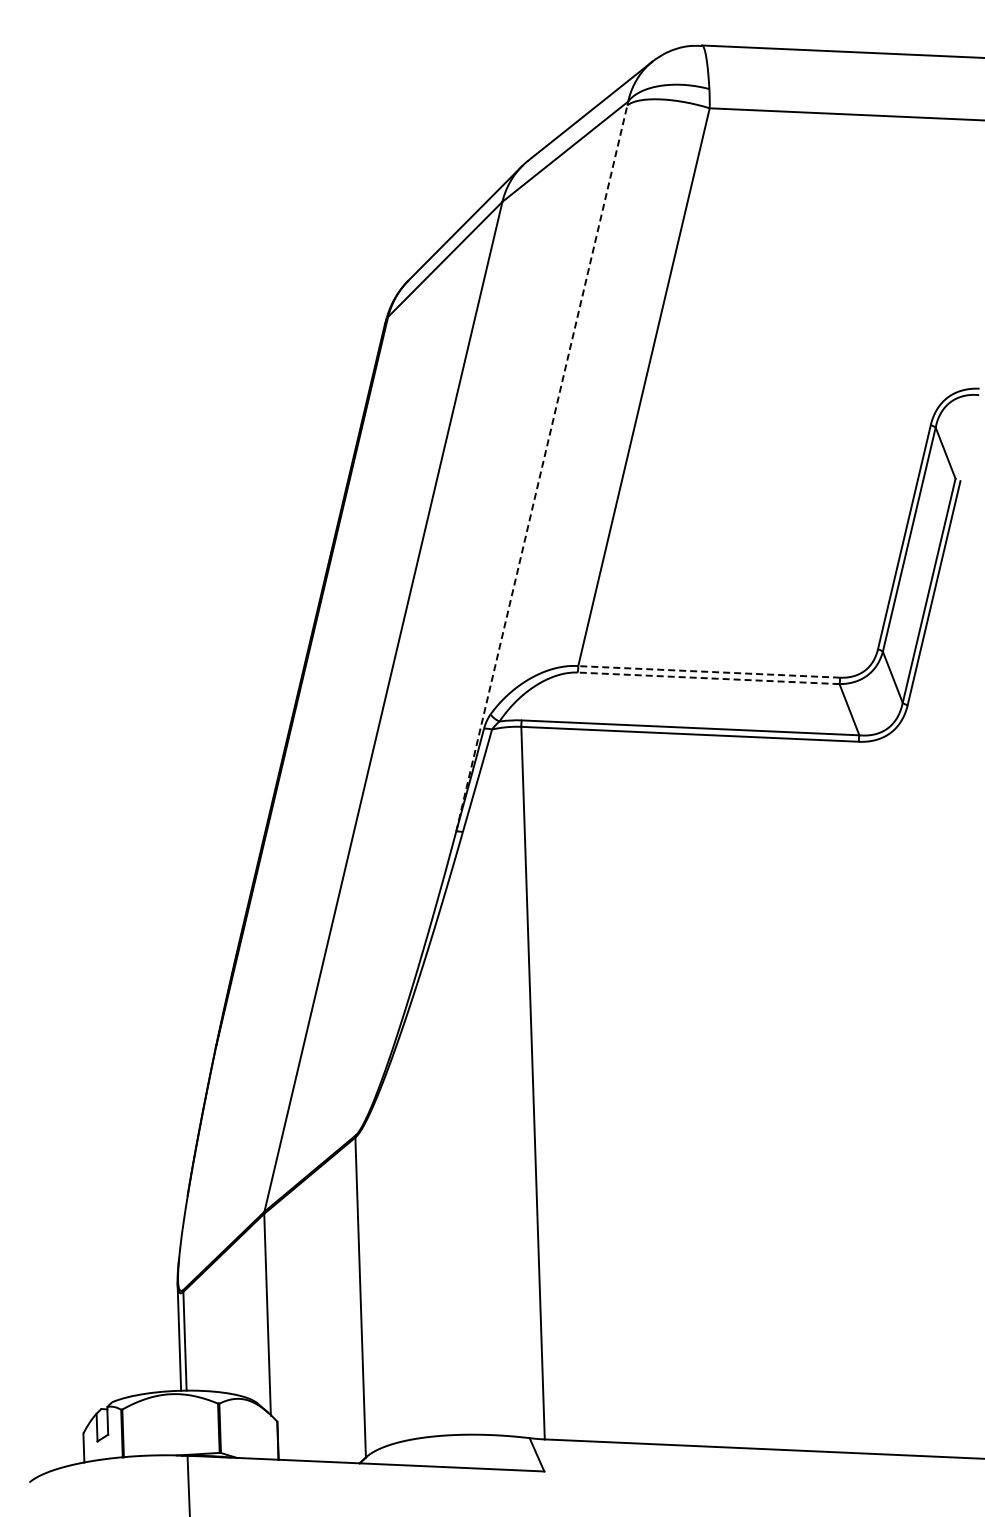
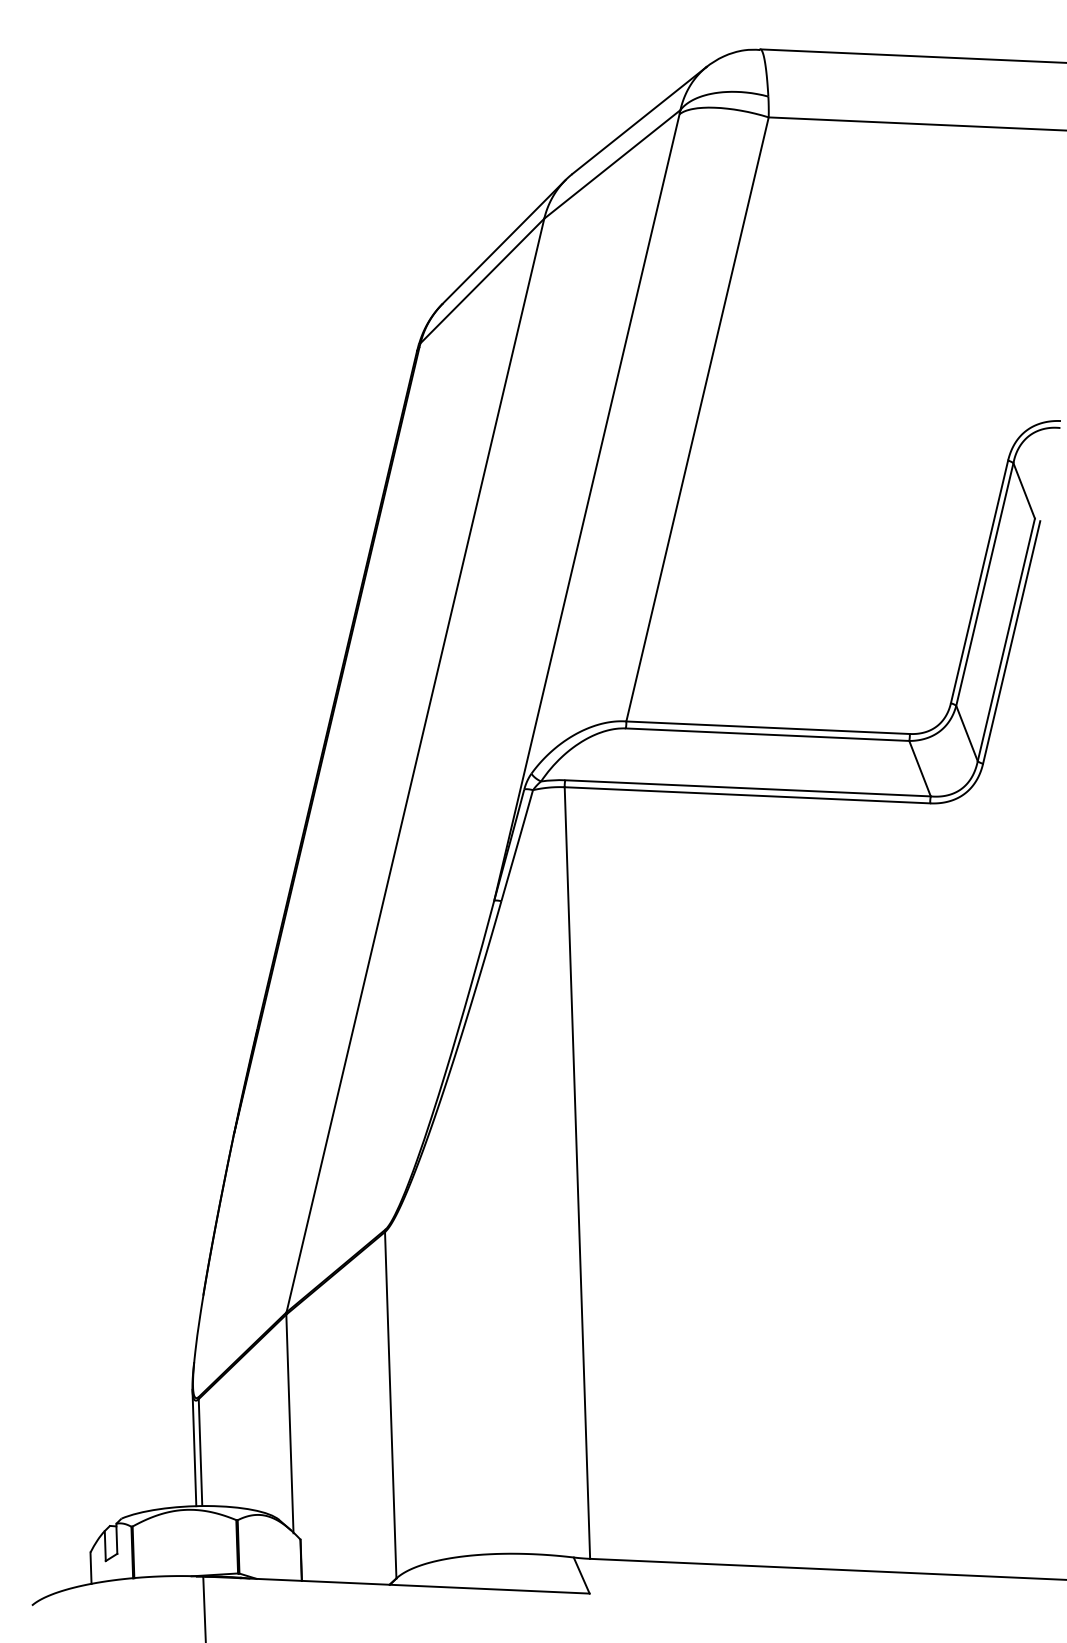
line: (541, 468) -> (586, 507), dashed -> solid
line: (708, 671) -> (767, 727), dashed -> solid
line: (708, 678) -> (767, 734), dashed -> solid

